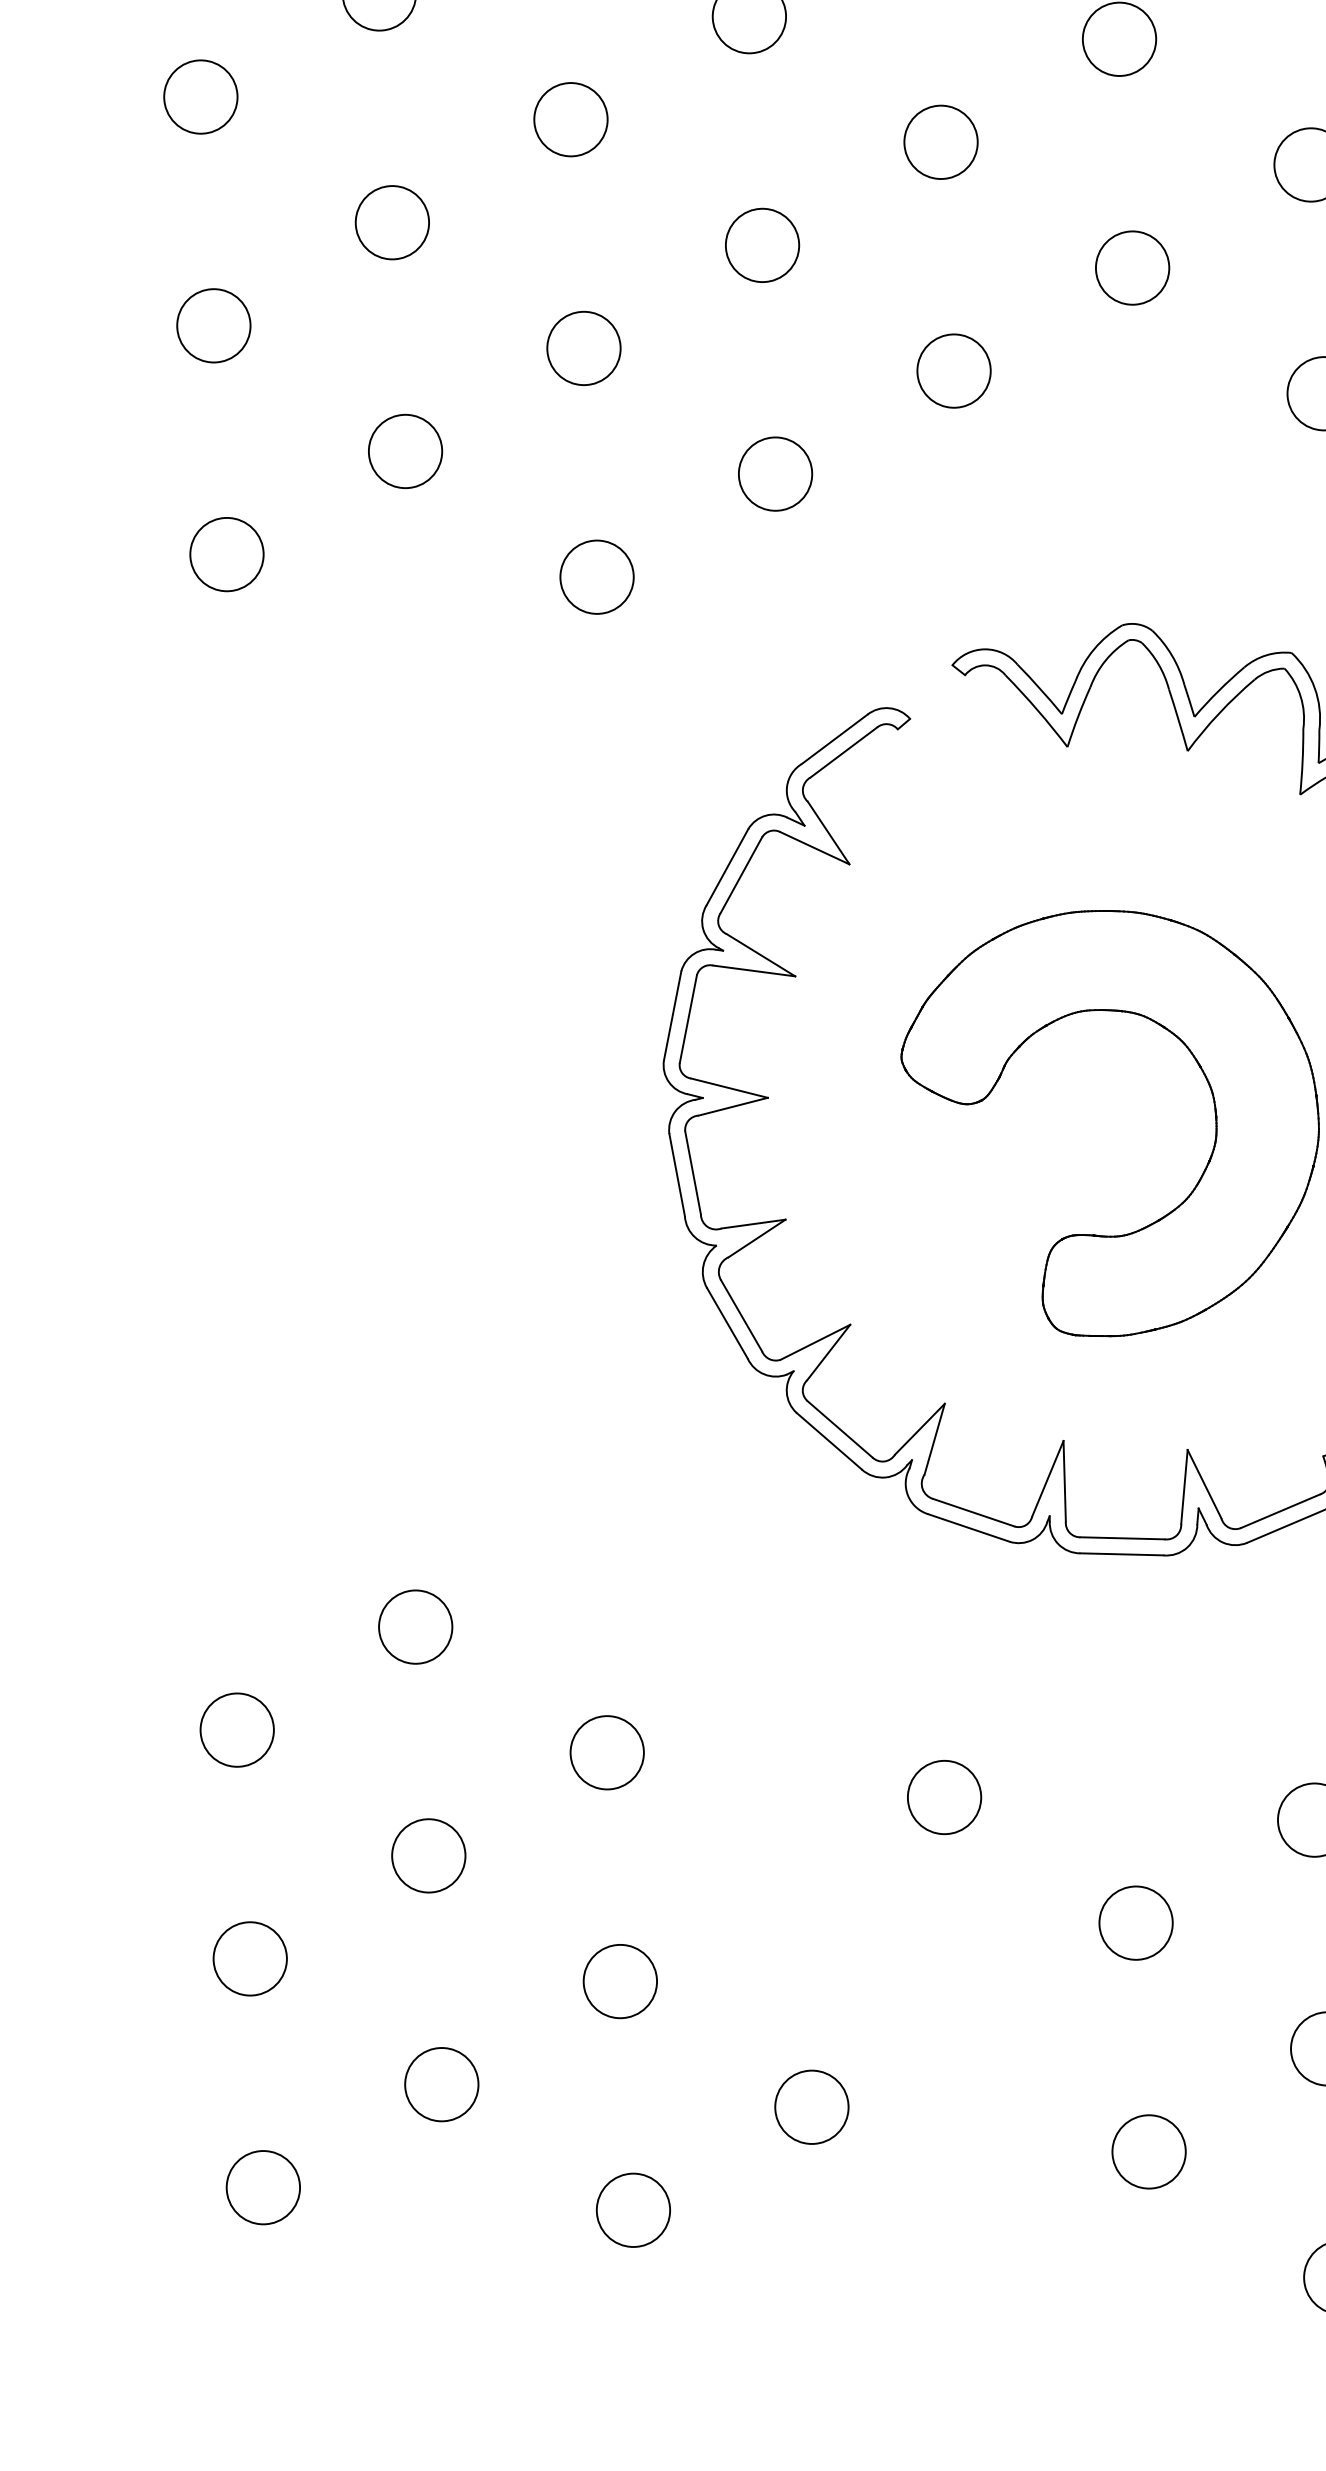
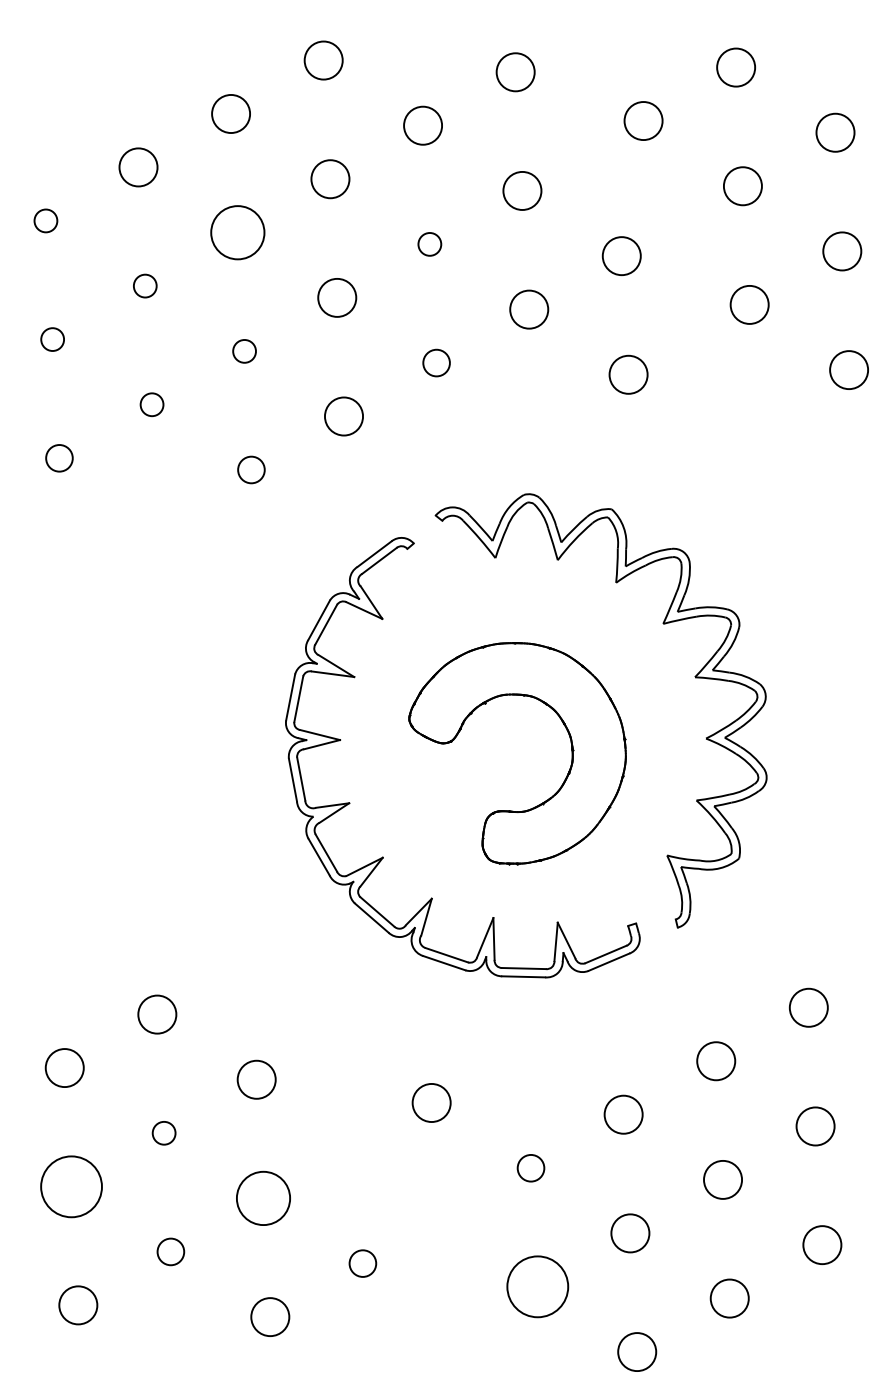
circle: (200, 96) -> (45, 220), size x0.6
circle: (570, 119) -> (237, 232), size x1.4
circle: (940, 142) -> (429, 244), size x0.6
circle: (392, 223) -> (145, 286), size x0.6
circle: (213, 325) -> (52, 339), size x0.6
circle: (583, 348) -> (244, 351), size x0.6
circle: (953, 371) -> (436, 363), size x0.7
circle: (406, 450) -> (152, 404), size x0.6
circle: (227, 555) -> (59, 458), size x0.7
circle: (597, 576) -> (251, 469), size x0.7
circle: (429, 1856) -> (164, 1133), size x0.6
circle: (1135, 1923) -> (530, 1168), size x0.7
circle: (250, 1958) -> (71, 1186), size x1.6
circle: (620, 1981) -> (263, 1198), size x1.4
circle: (441, 2083) -> (170, 1251), size x0.7
circle: (811, 2106) -> (362, 1263), size x0.7
circle: (1148, 2151) -> (537, 1286), size x1.6

